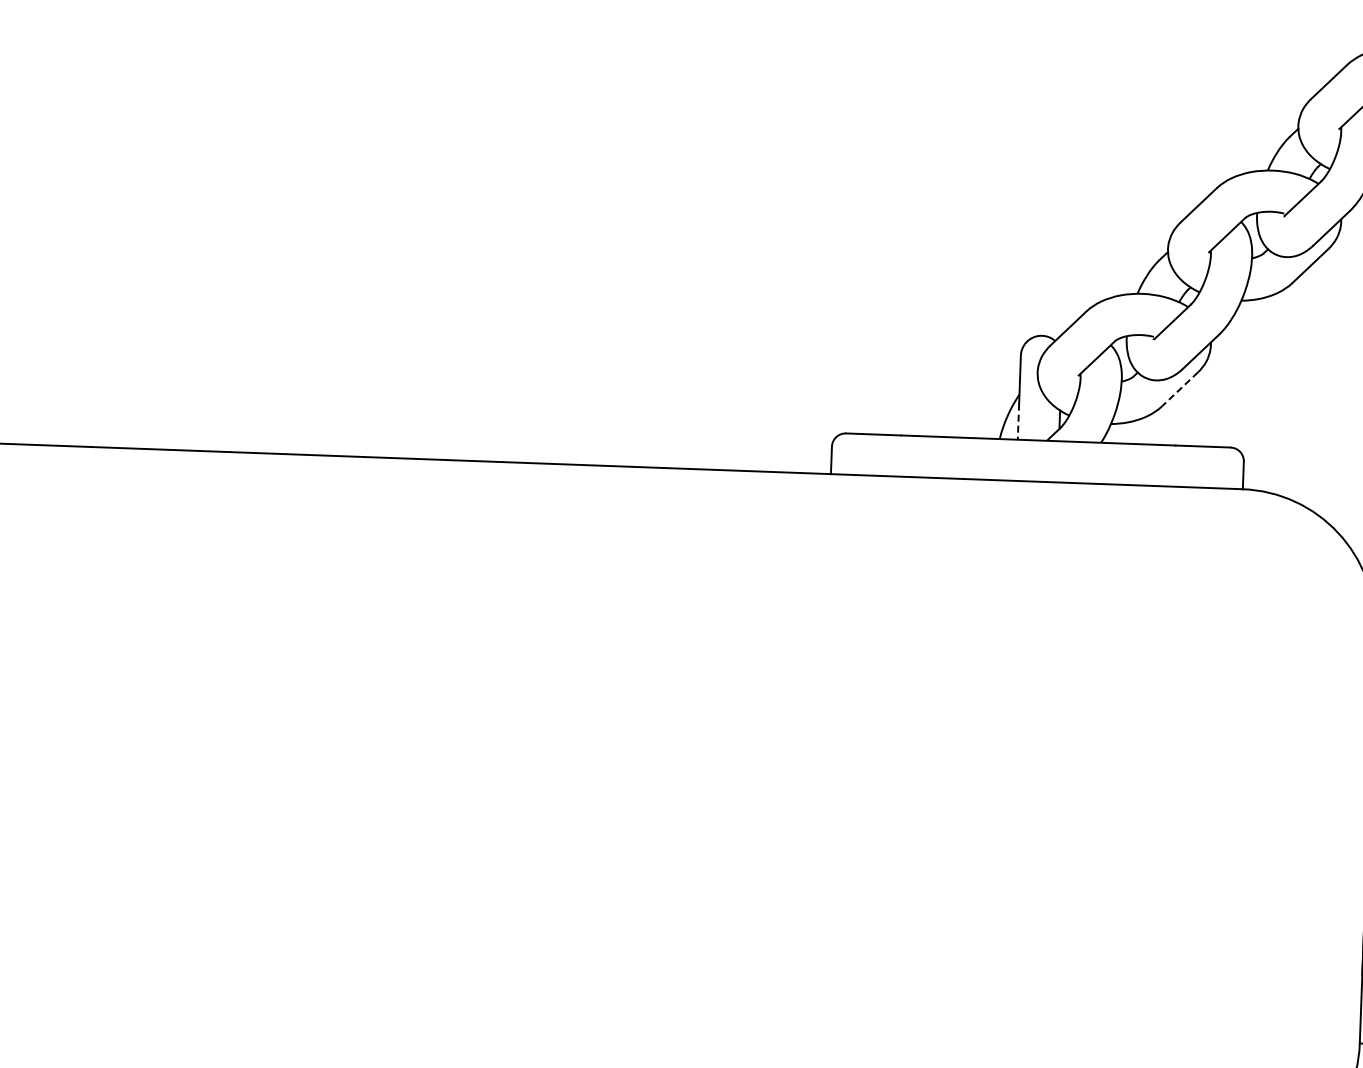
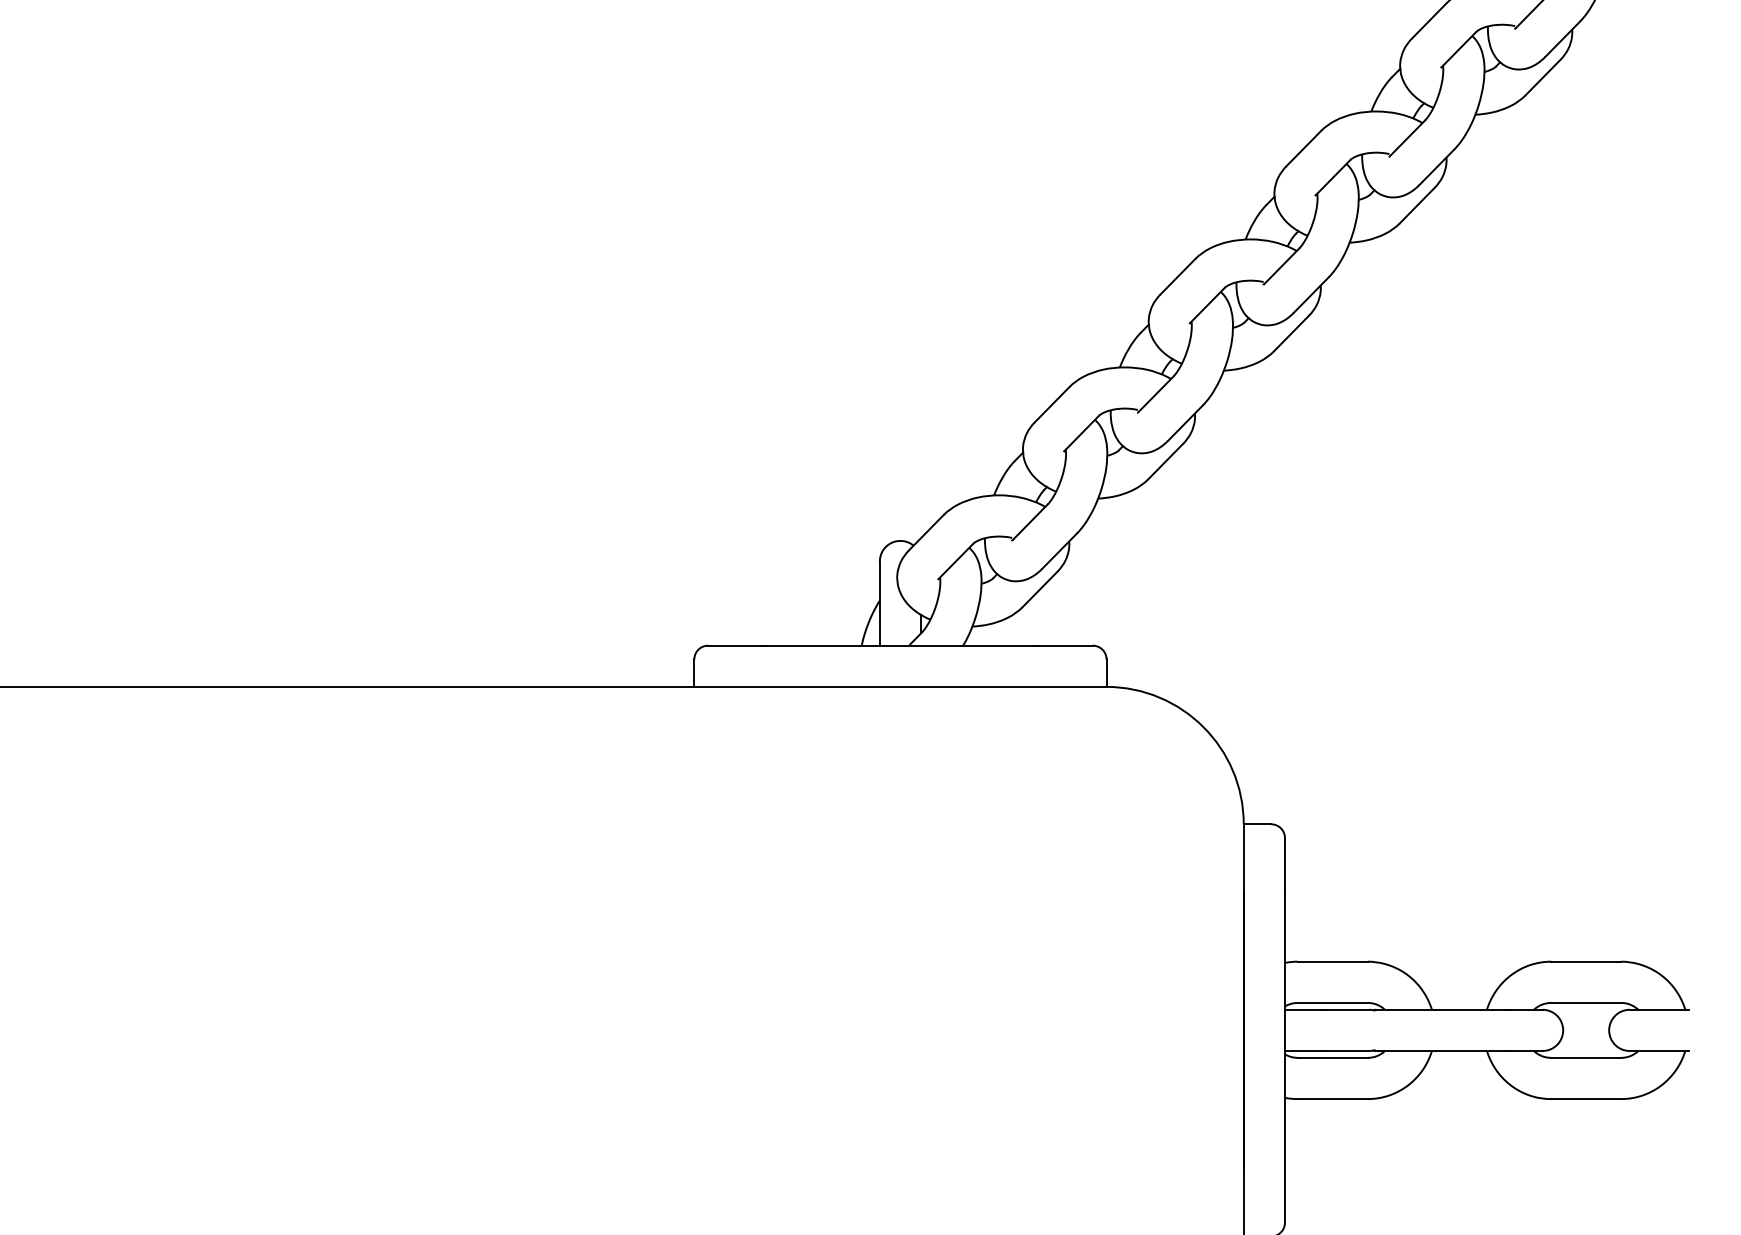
line: (1180, 389) -> (1040, 589), dashed -> solid
line: (1018, 422) -> (879, 628), dashed -> solid

